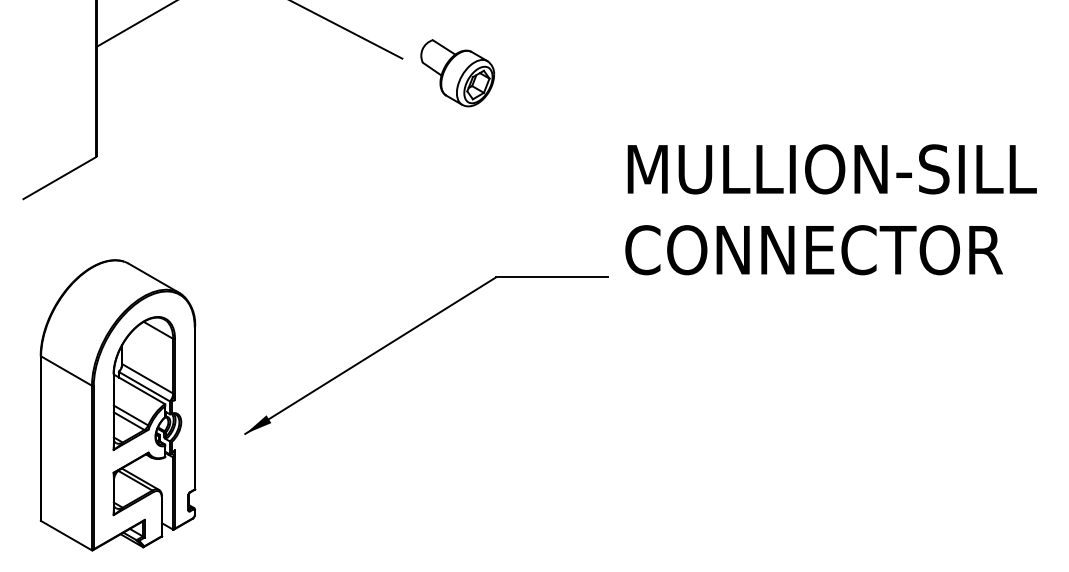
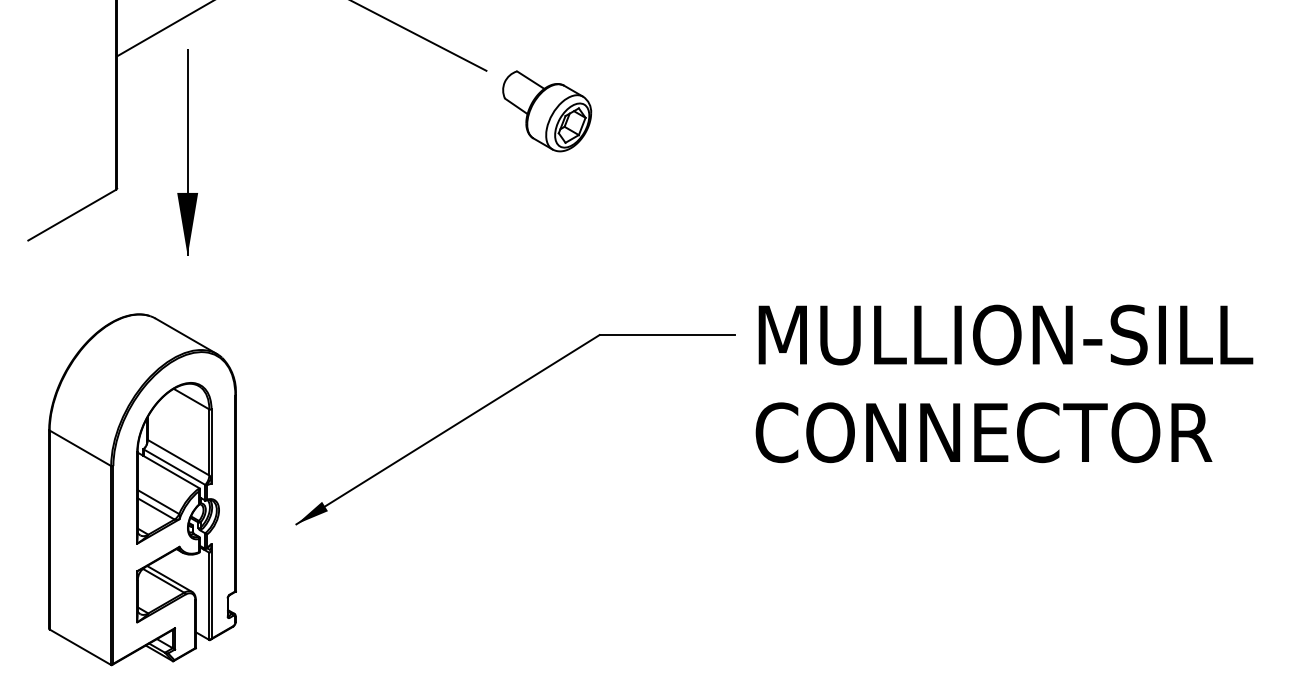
part: (457, 73) -> (546, 111), moved
part: (154, 126) -> (186, 152), added
text: (830, 209) -> (1003, 383), moved

